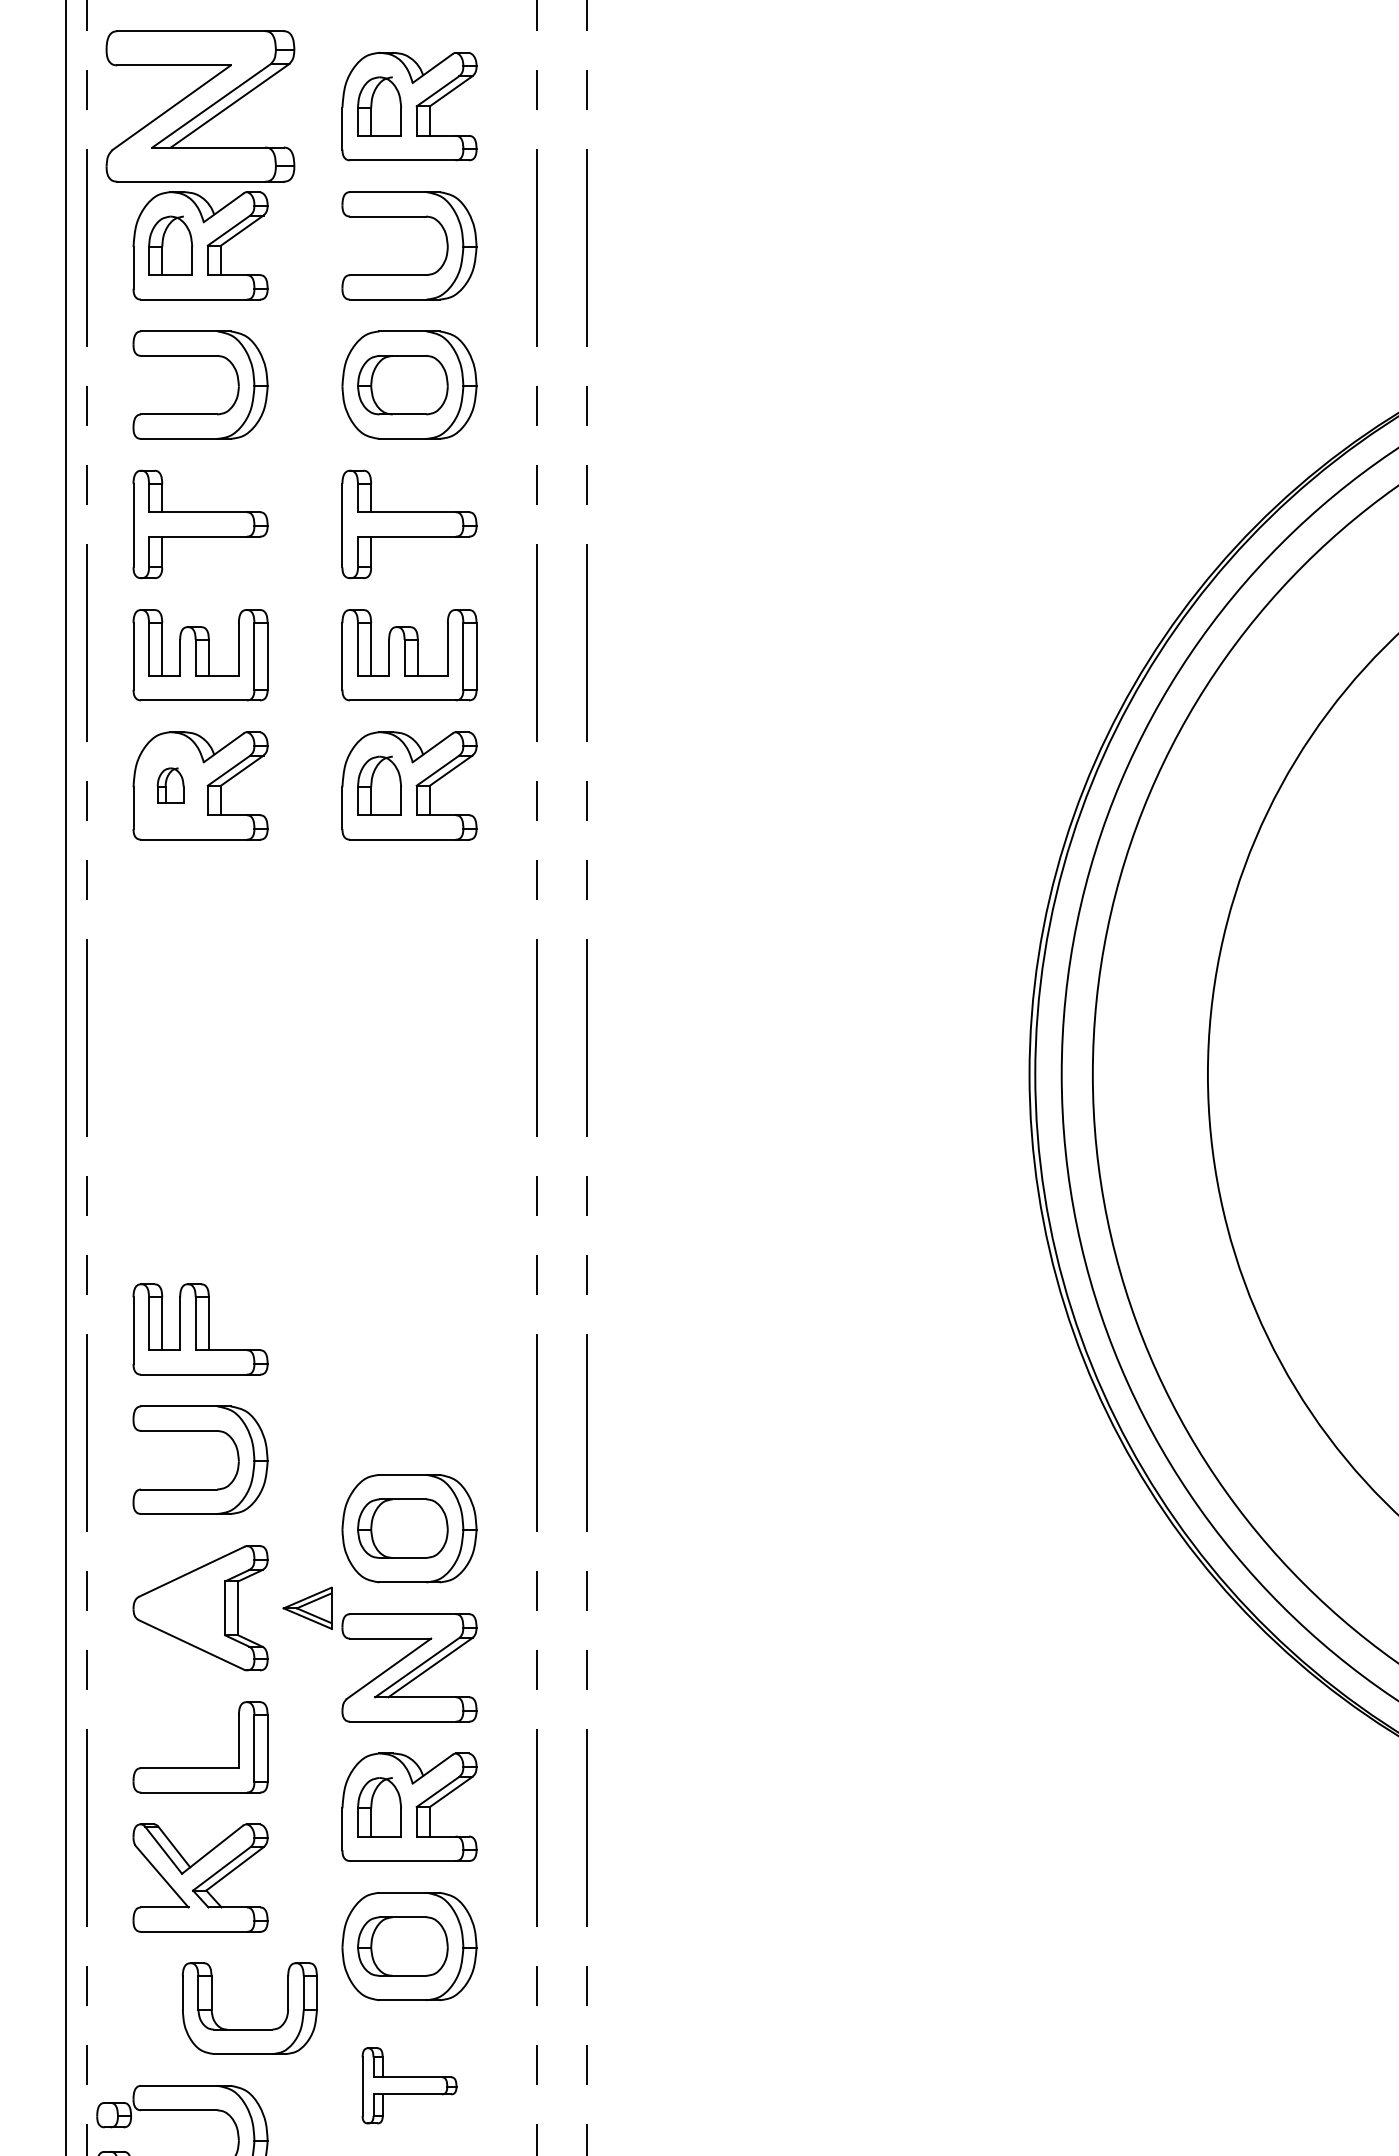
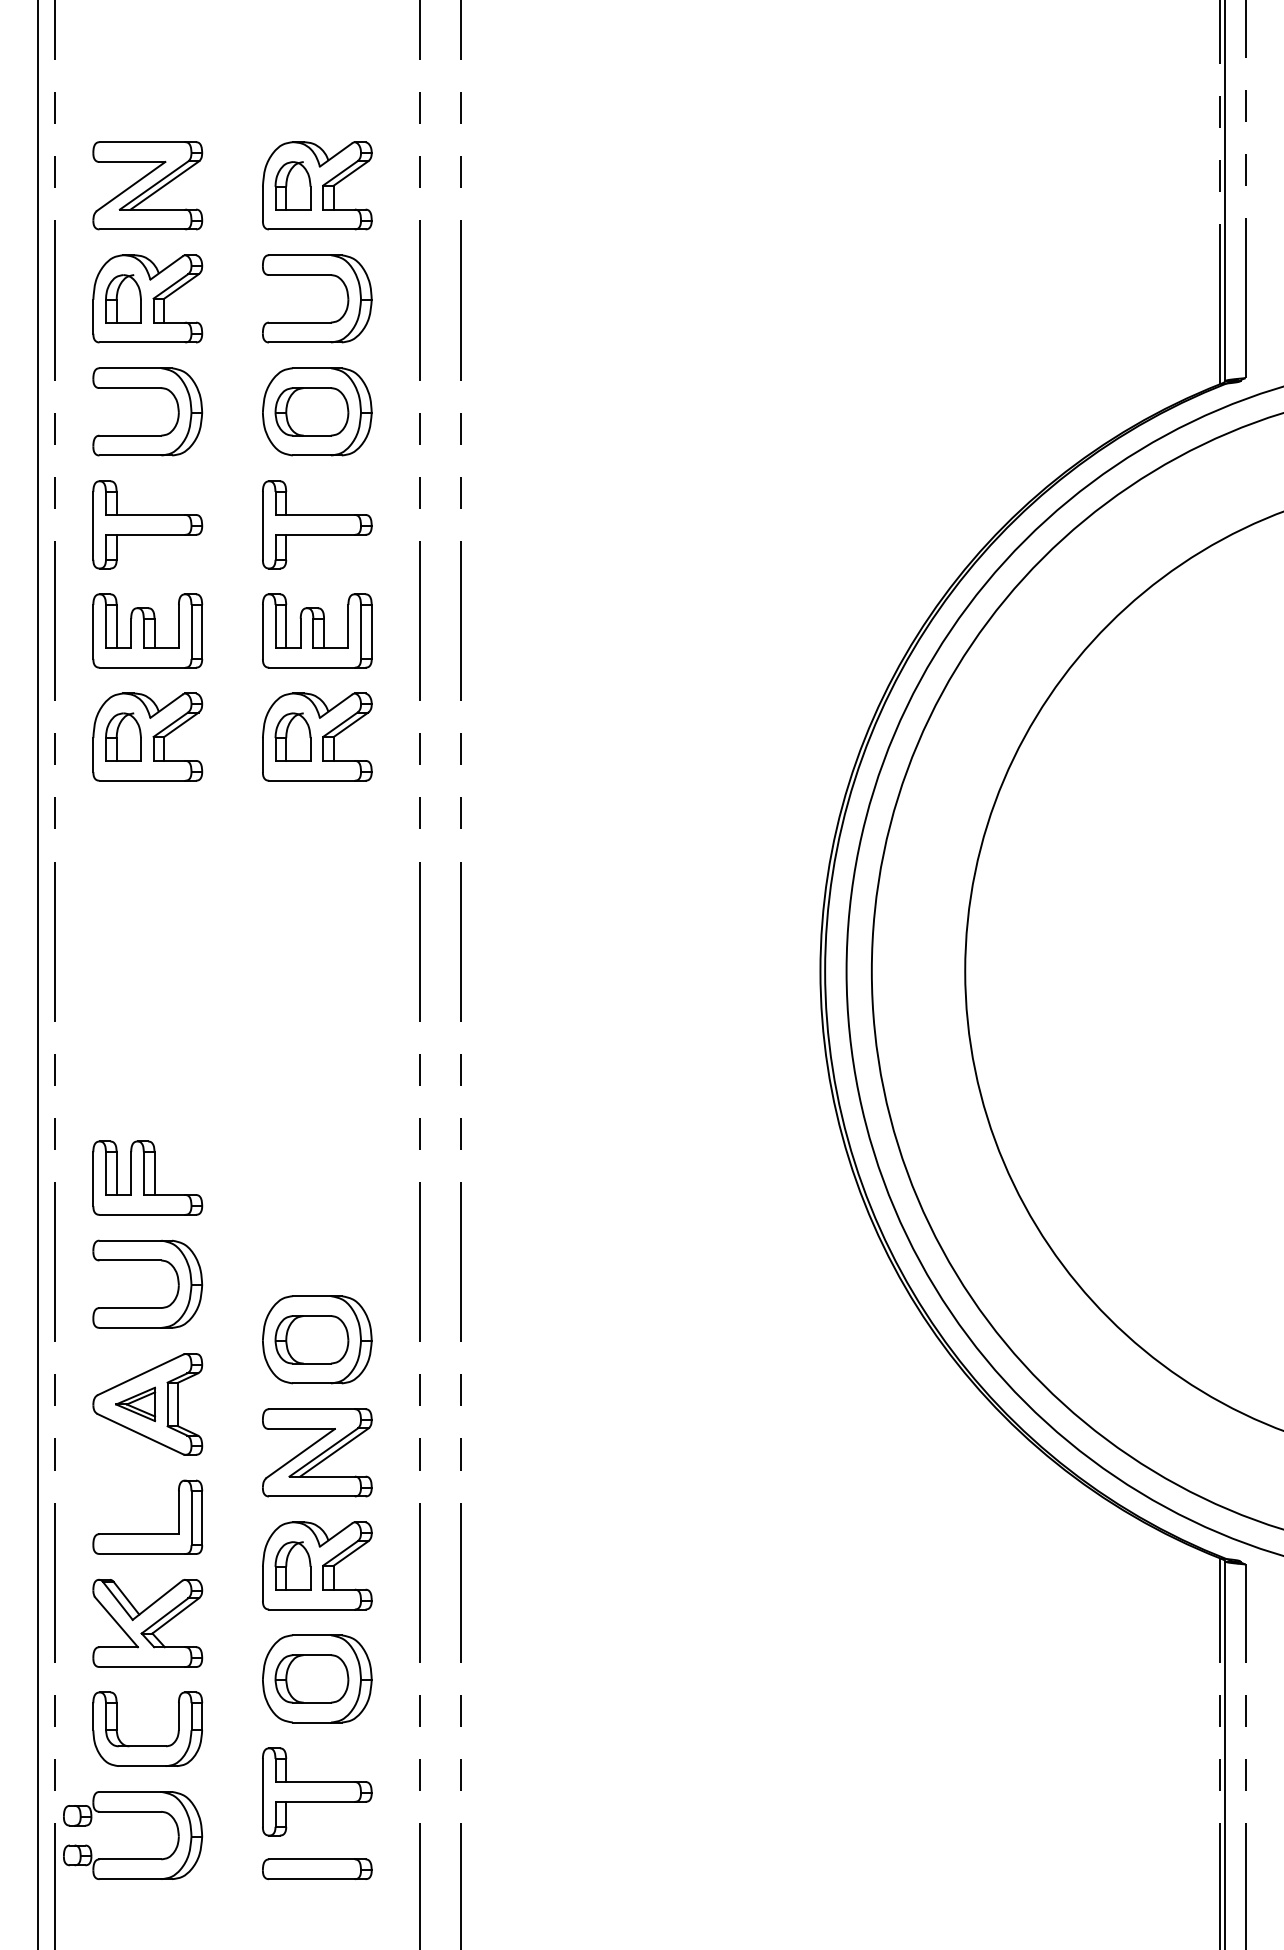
part: (200, 106) -> (147, 185), size x0.71
part: (170, 785) -> (123, 736), size x1.67
part: (307, 1608) -> (135, 1404), moved
part: (249, 2028) -> (147, 1745), moved
part: (409, 2085) -> (317, 1791), size x1.43

